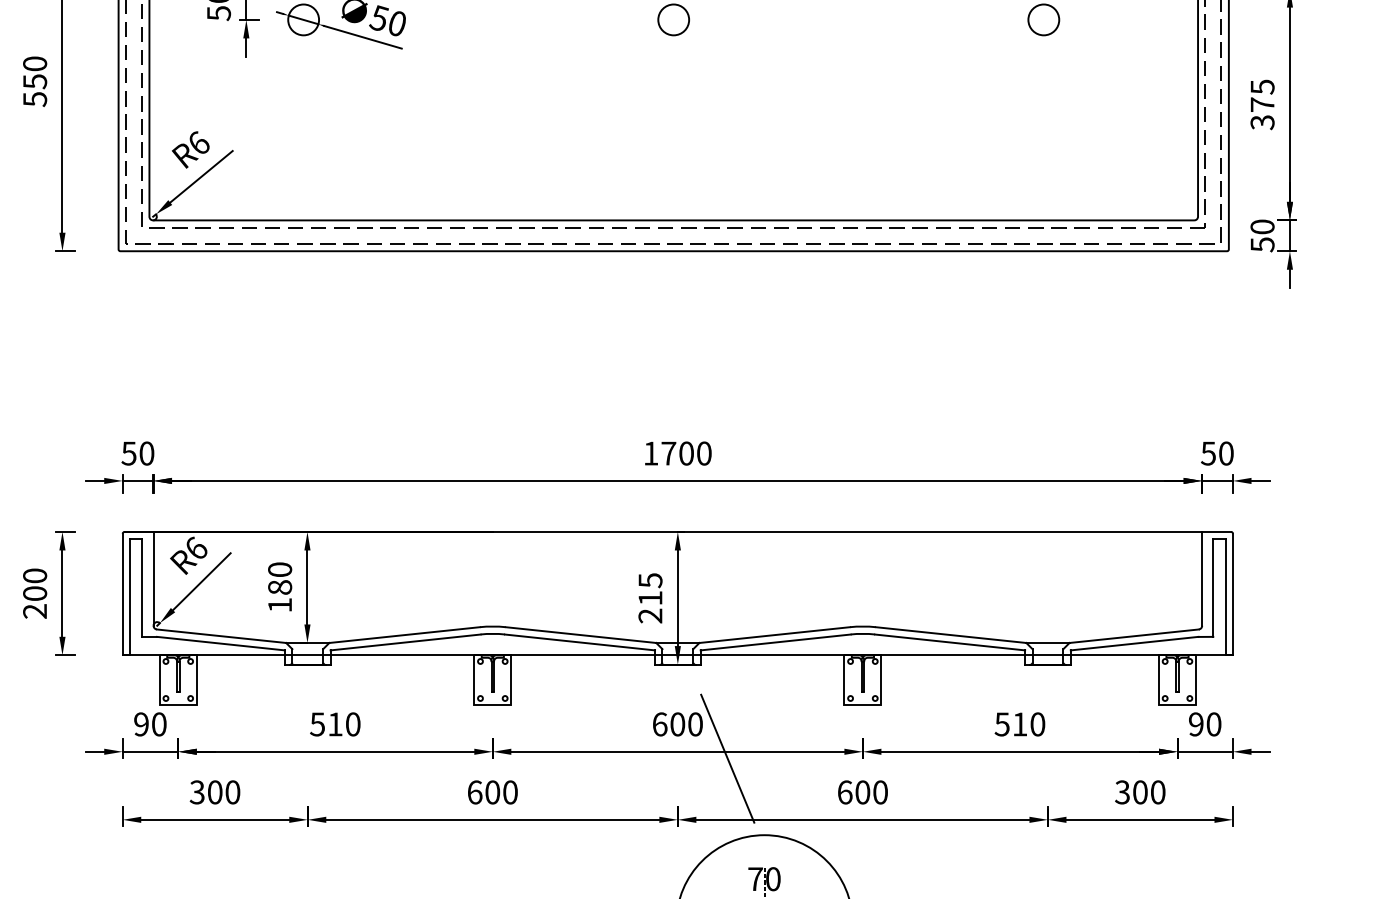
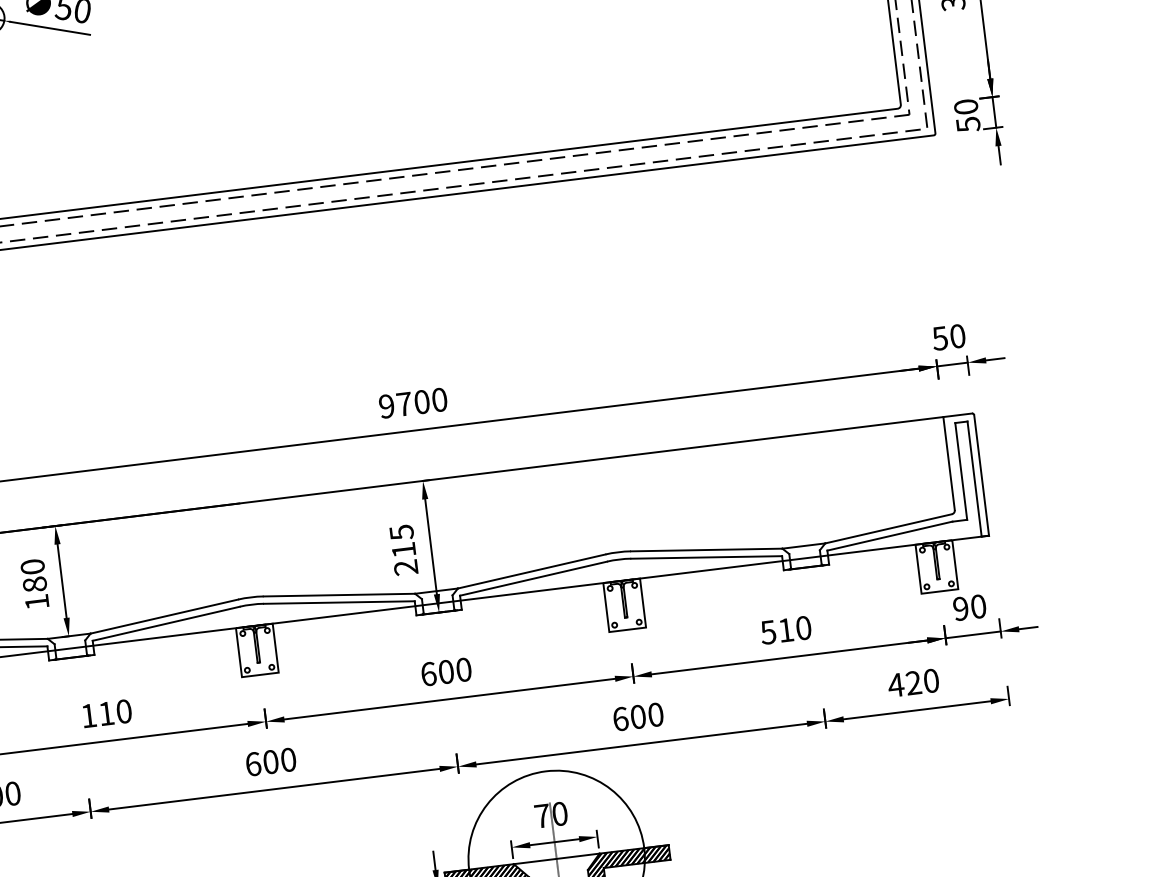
text: (650, 453) -> (386, 406), 1700 -> 9700
text: (317, 724) -> (88, 715), 510 -> 110
line: (727, 758) -> (499, 699), removed
text: (1130, 792) -> (903, 684), 300 -> 420

